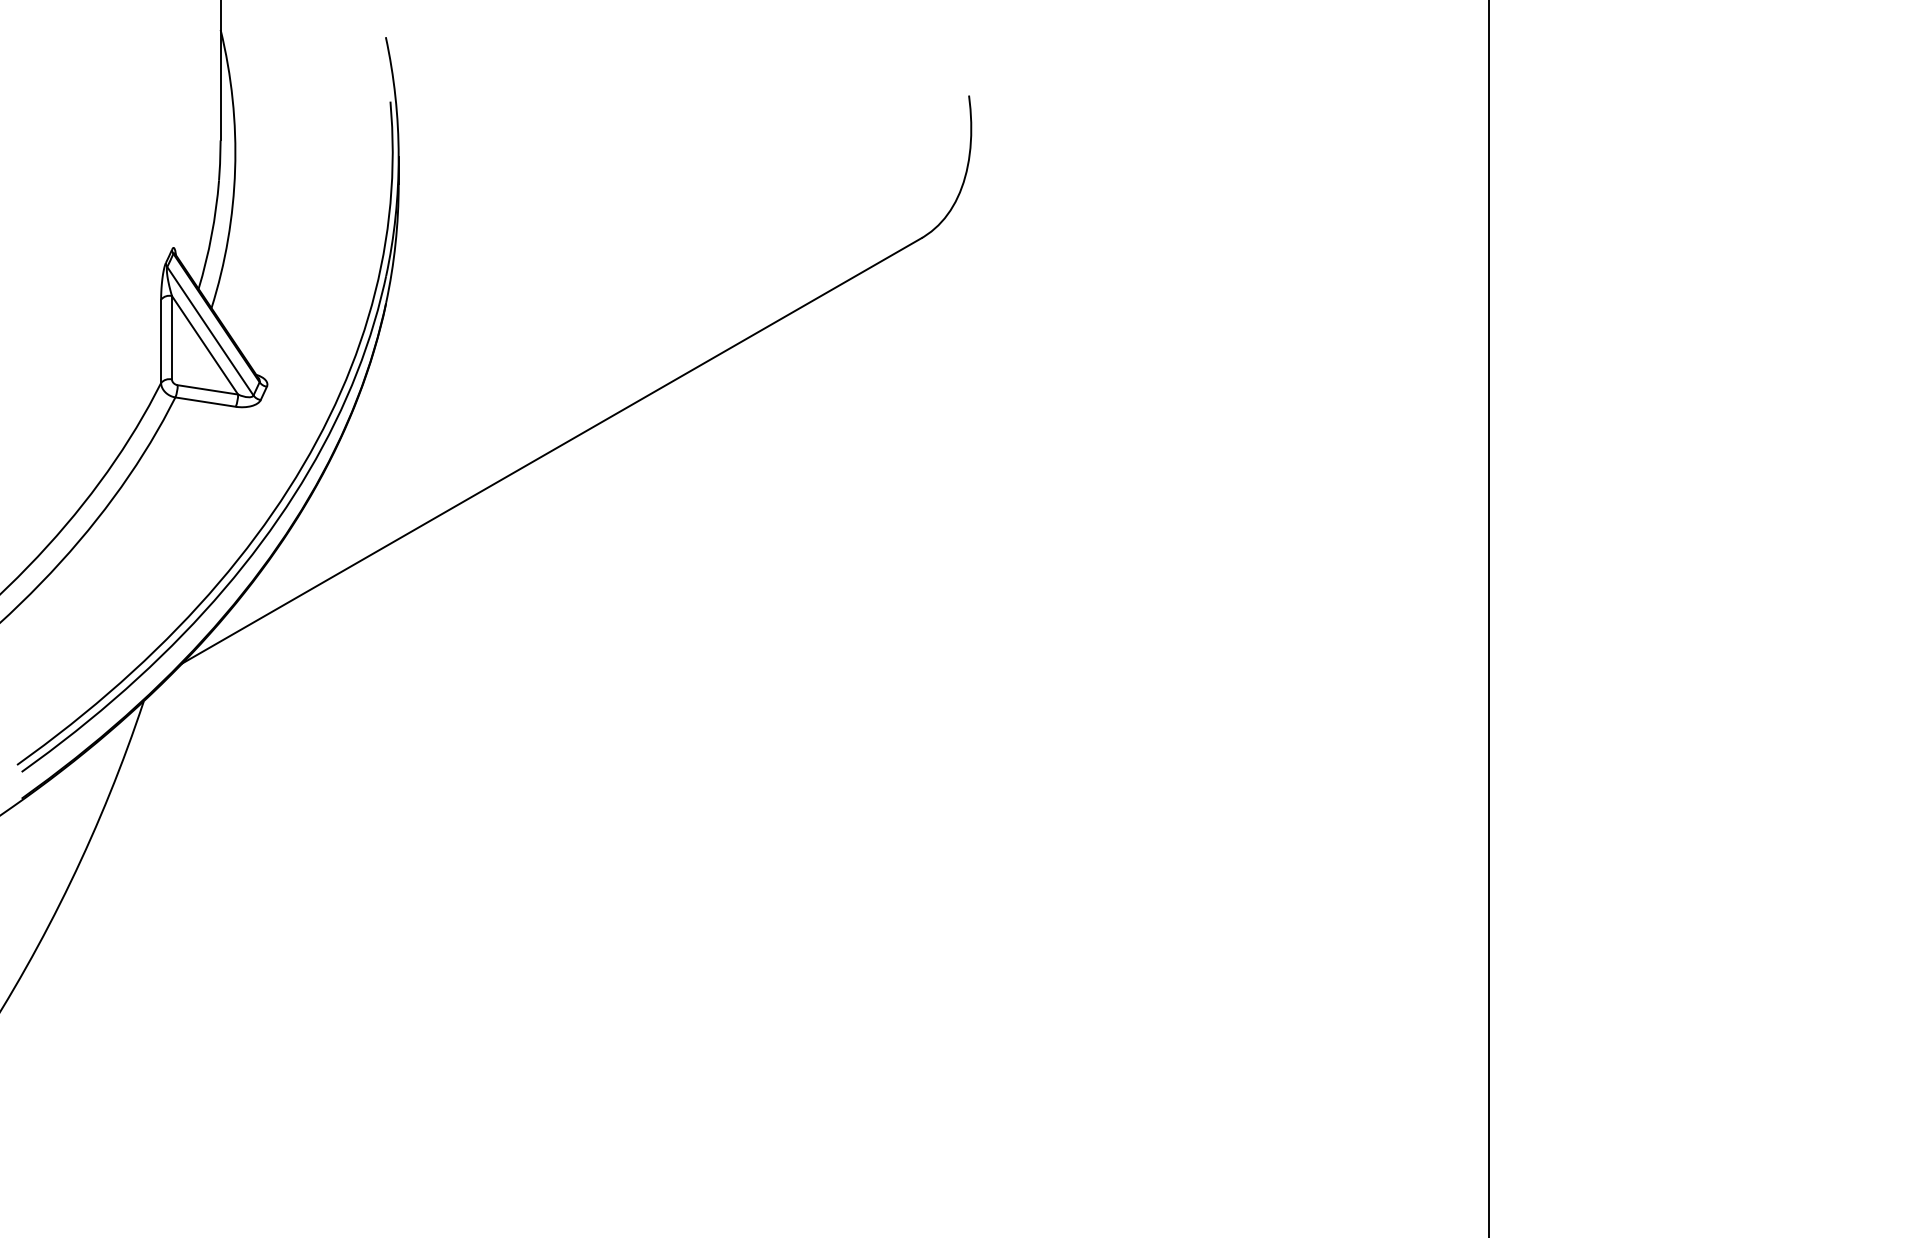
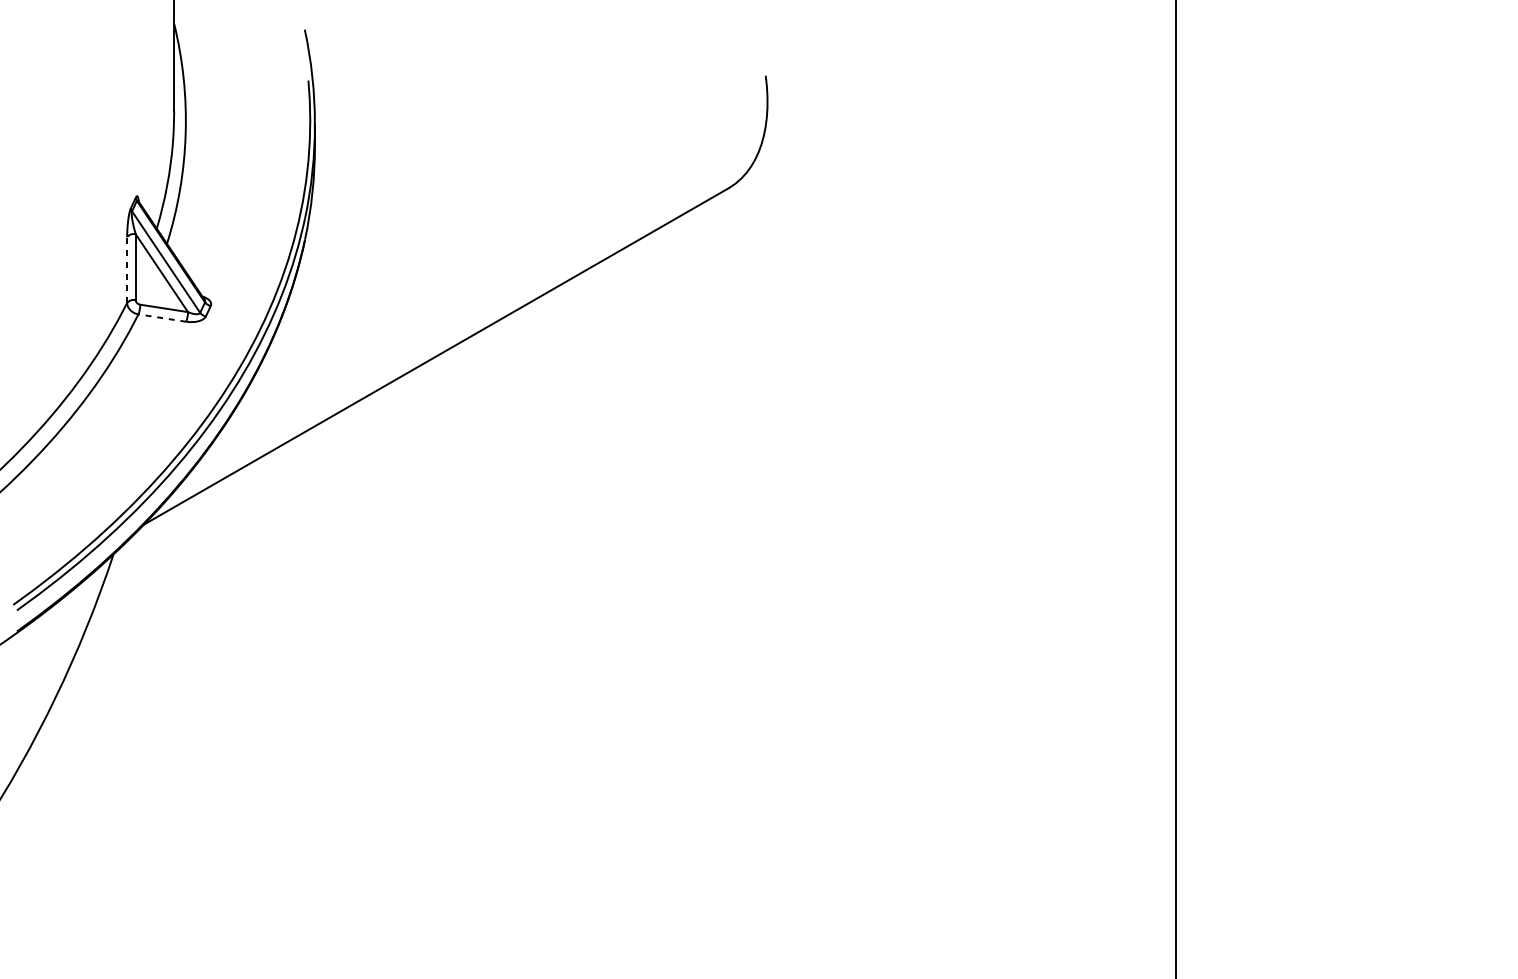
line: (161, 341) -> (127, 270), solid -> dashed
line: (205, 402) -> (162, 318), solid -> dashed

